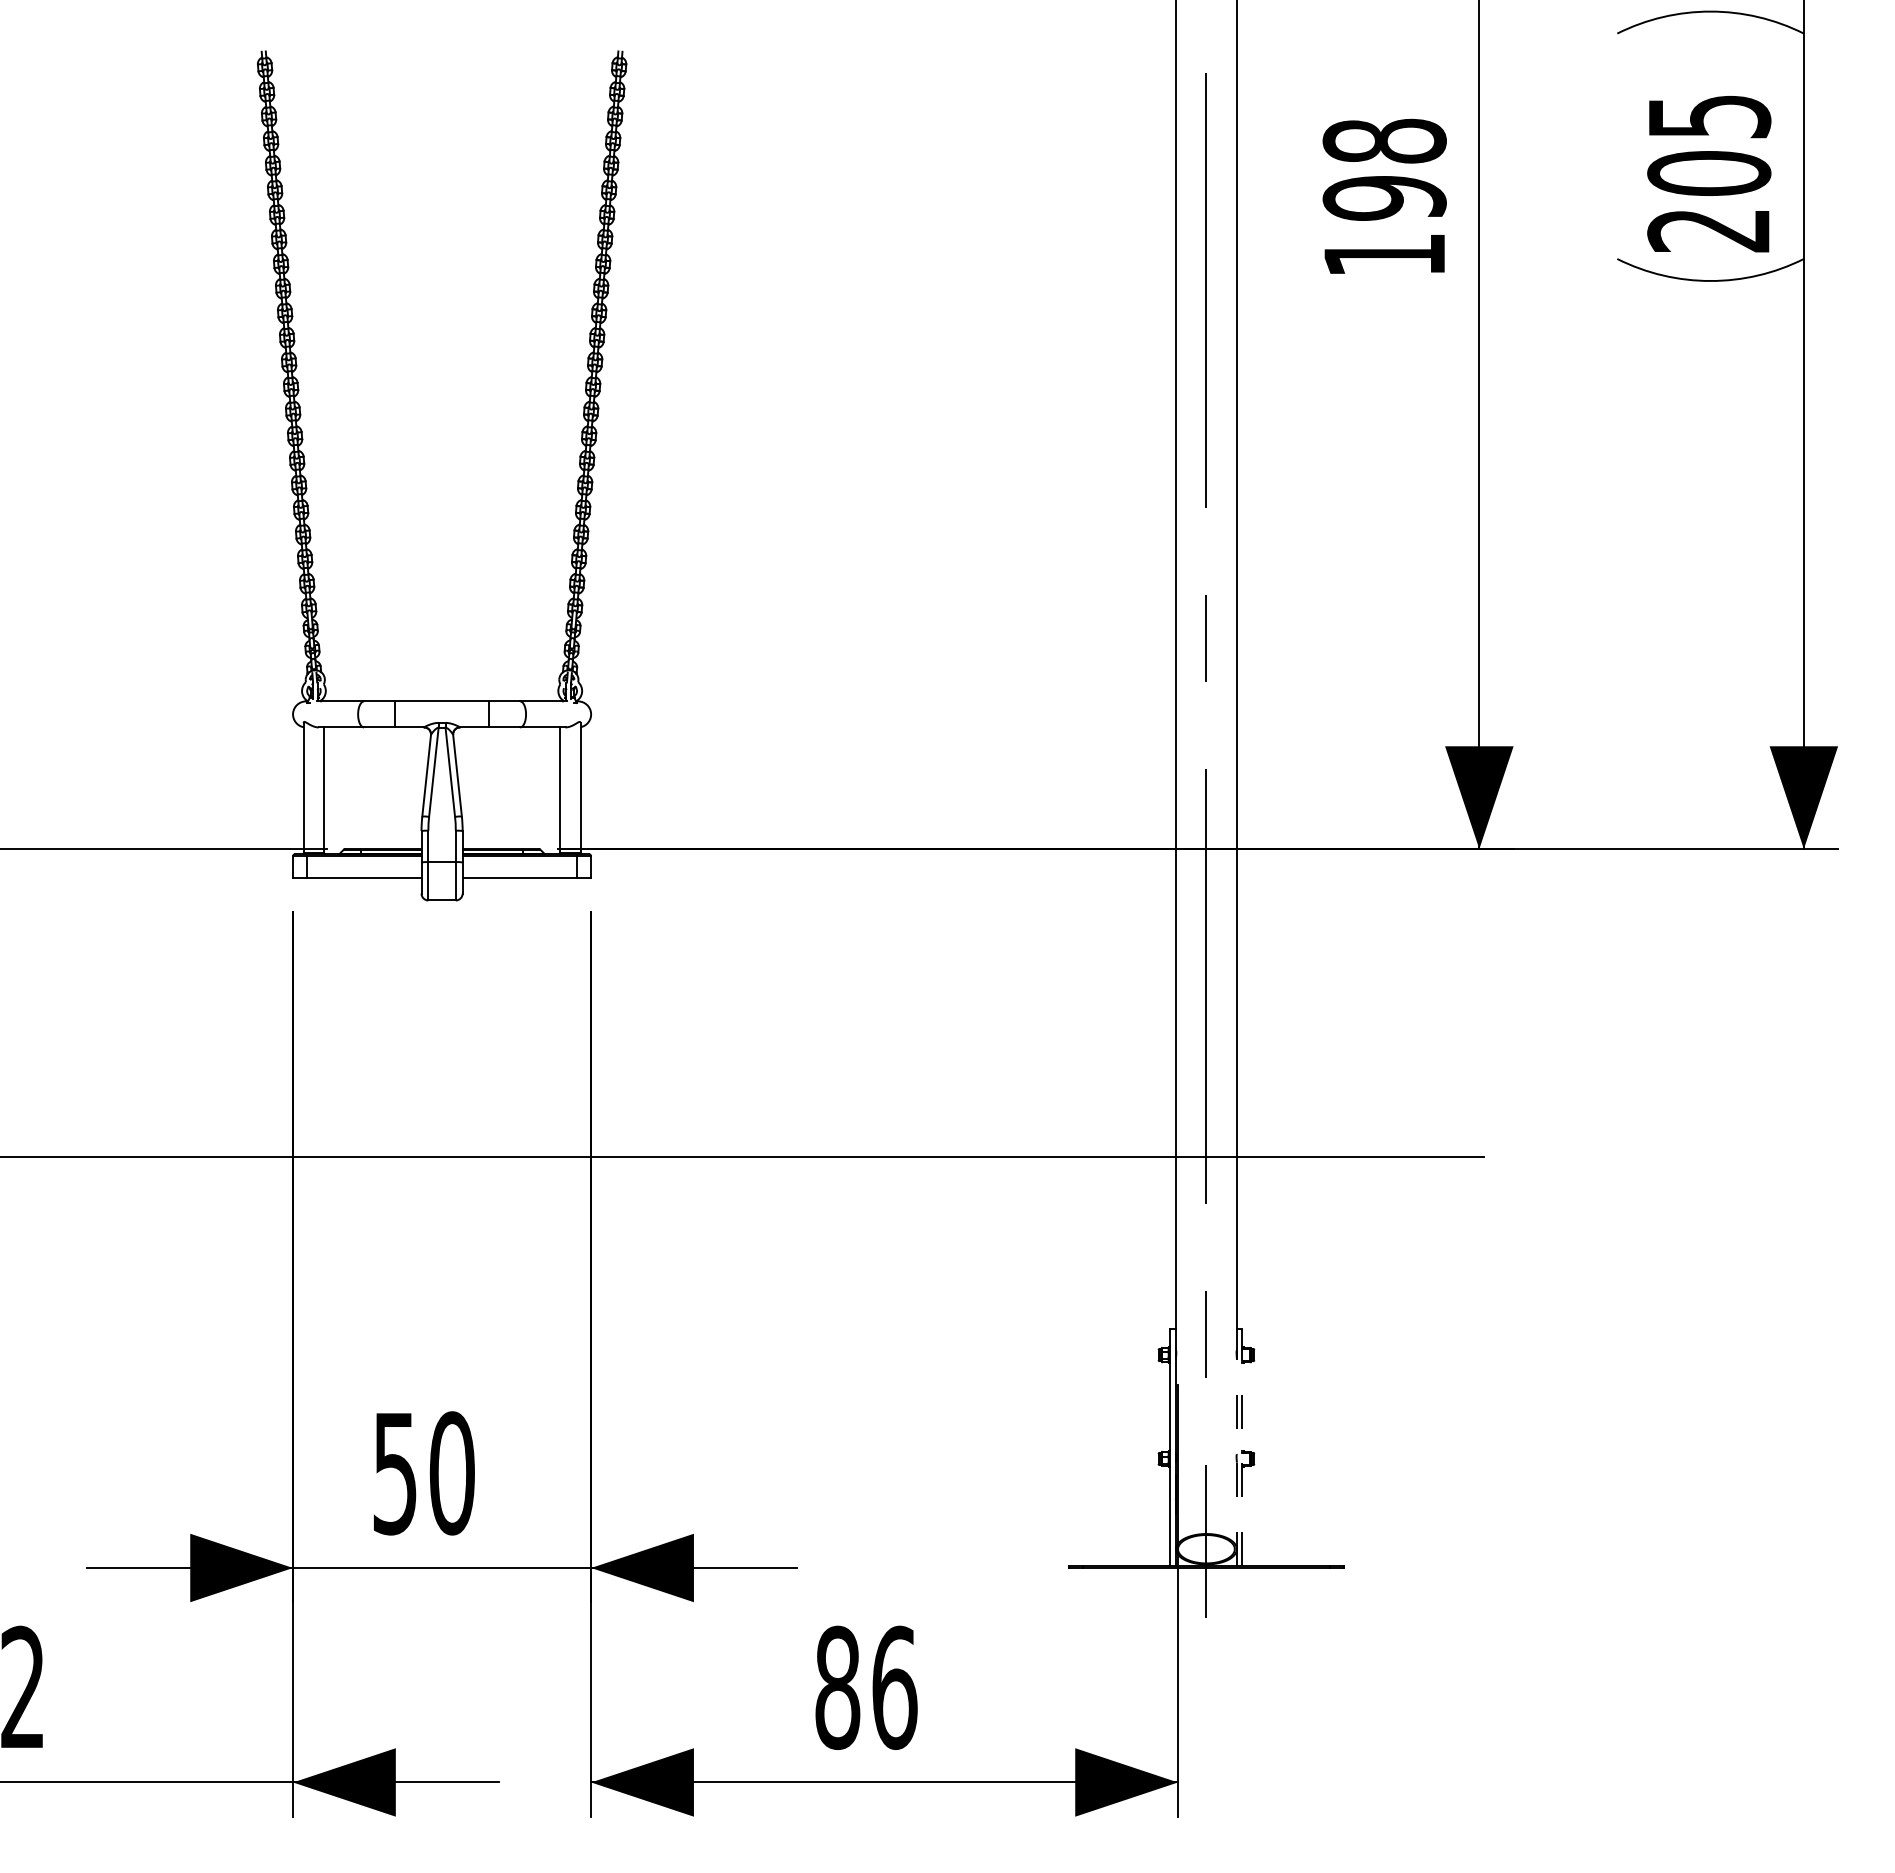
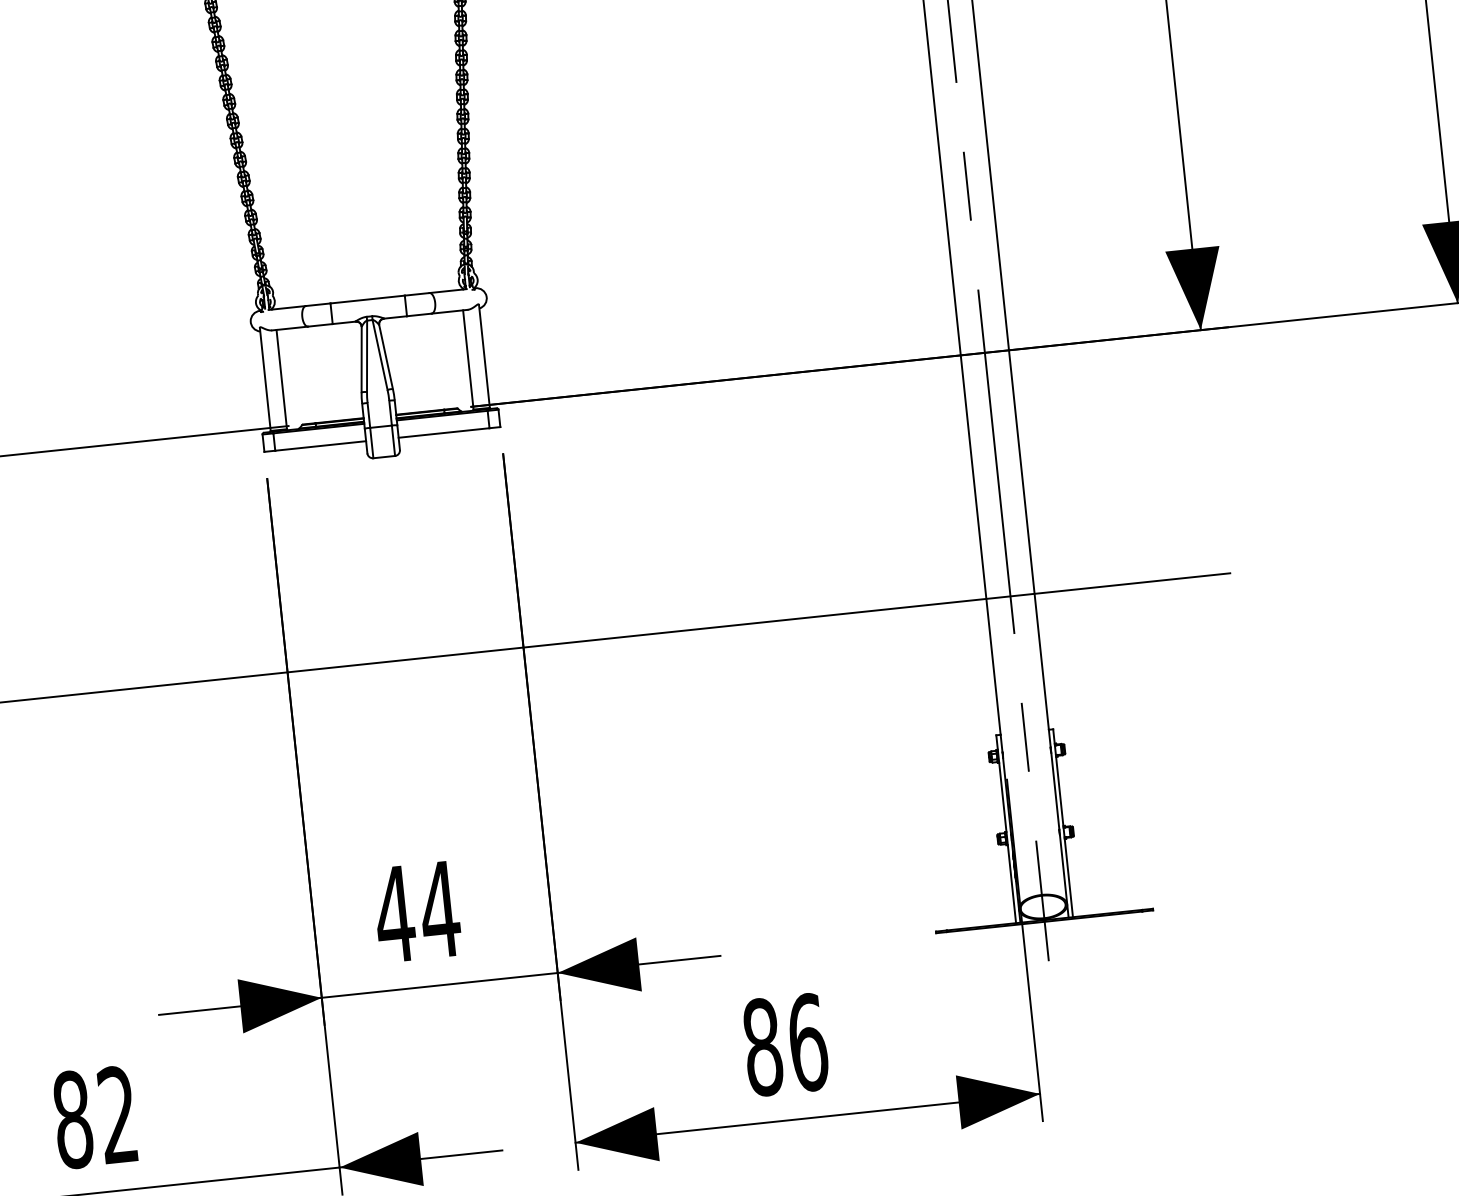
line: (1236, 1447) -> (1058, 823), dashed -> solid
line: (1242, 1447) -> (1063, 823), dashed -> solid
text: (423, 1473) -> (417, 912), 50 -> 44

